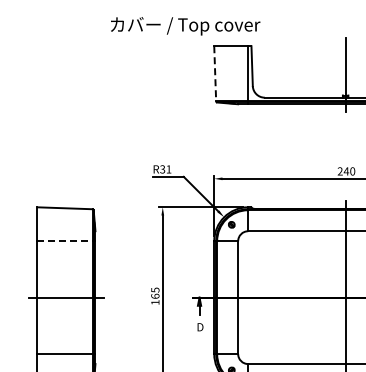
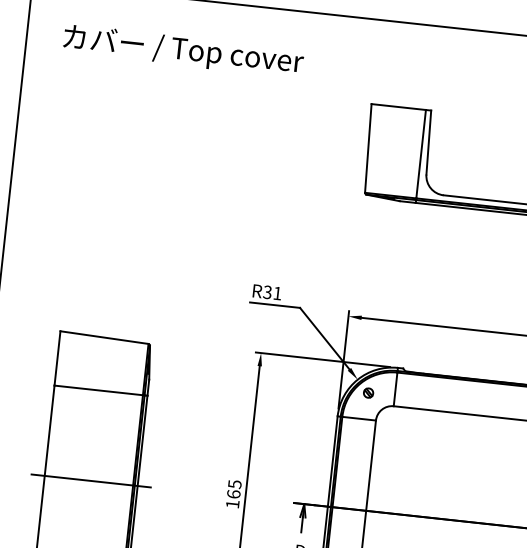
text: (185, 26) -> (183, 51), moved
line: (215, 73) -> (368, 147), dashed -> solid
line: (65, 241) -> (99, 390), dashed -> solid

